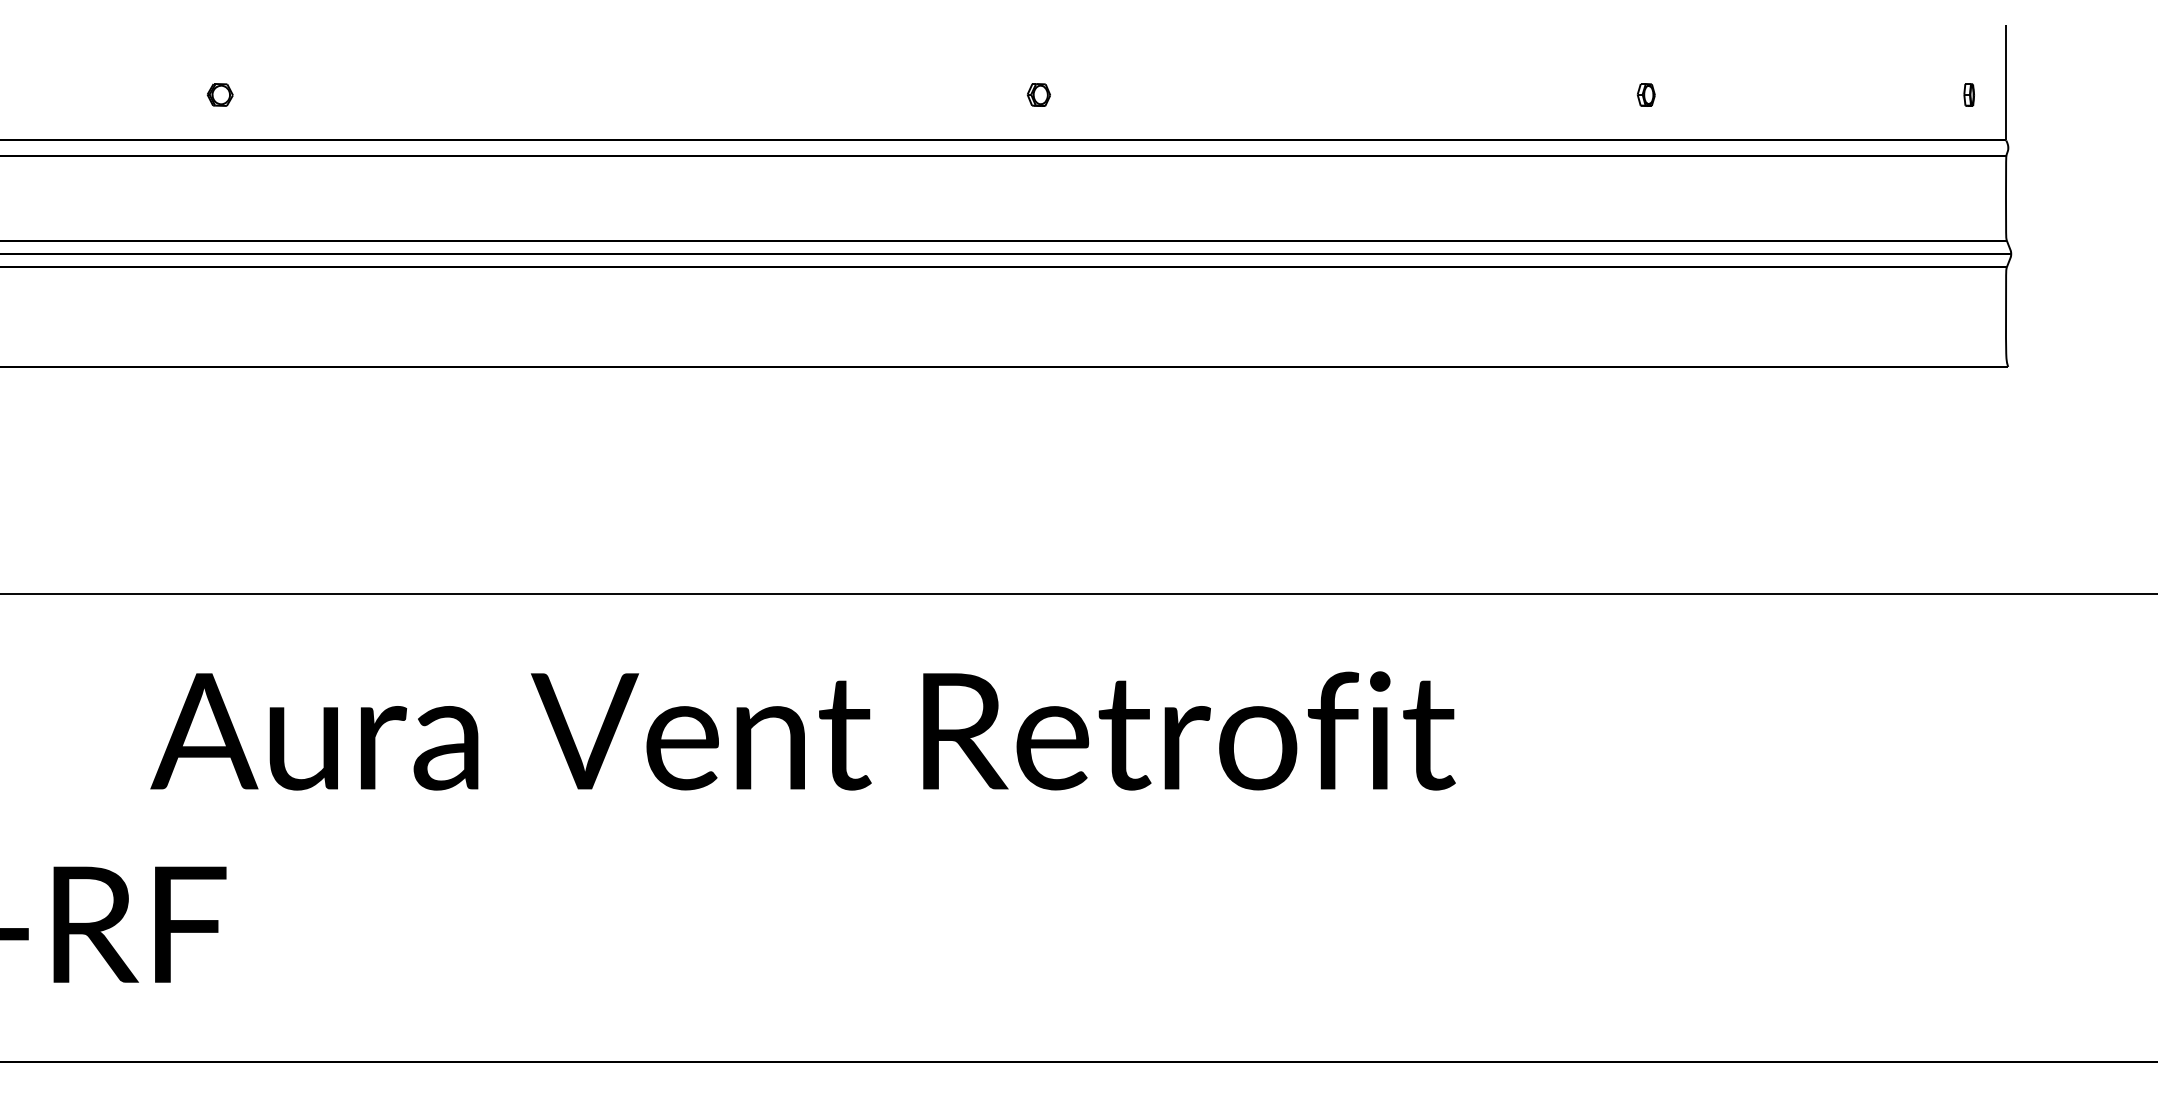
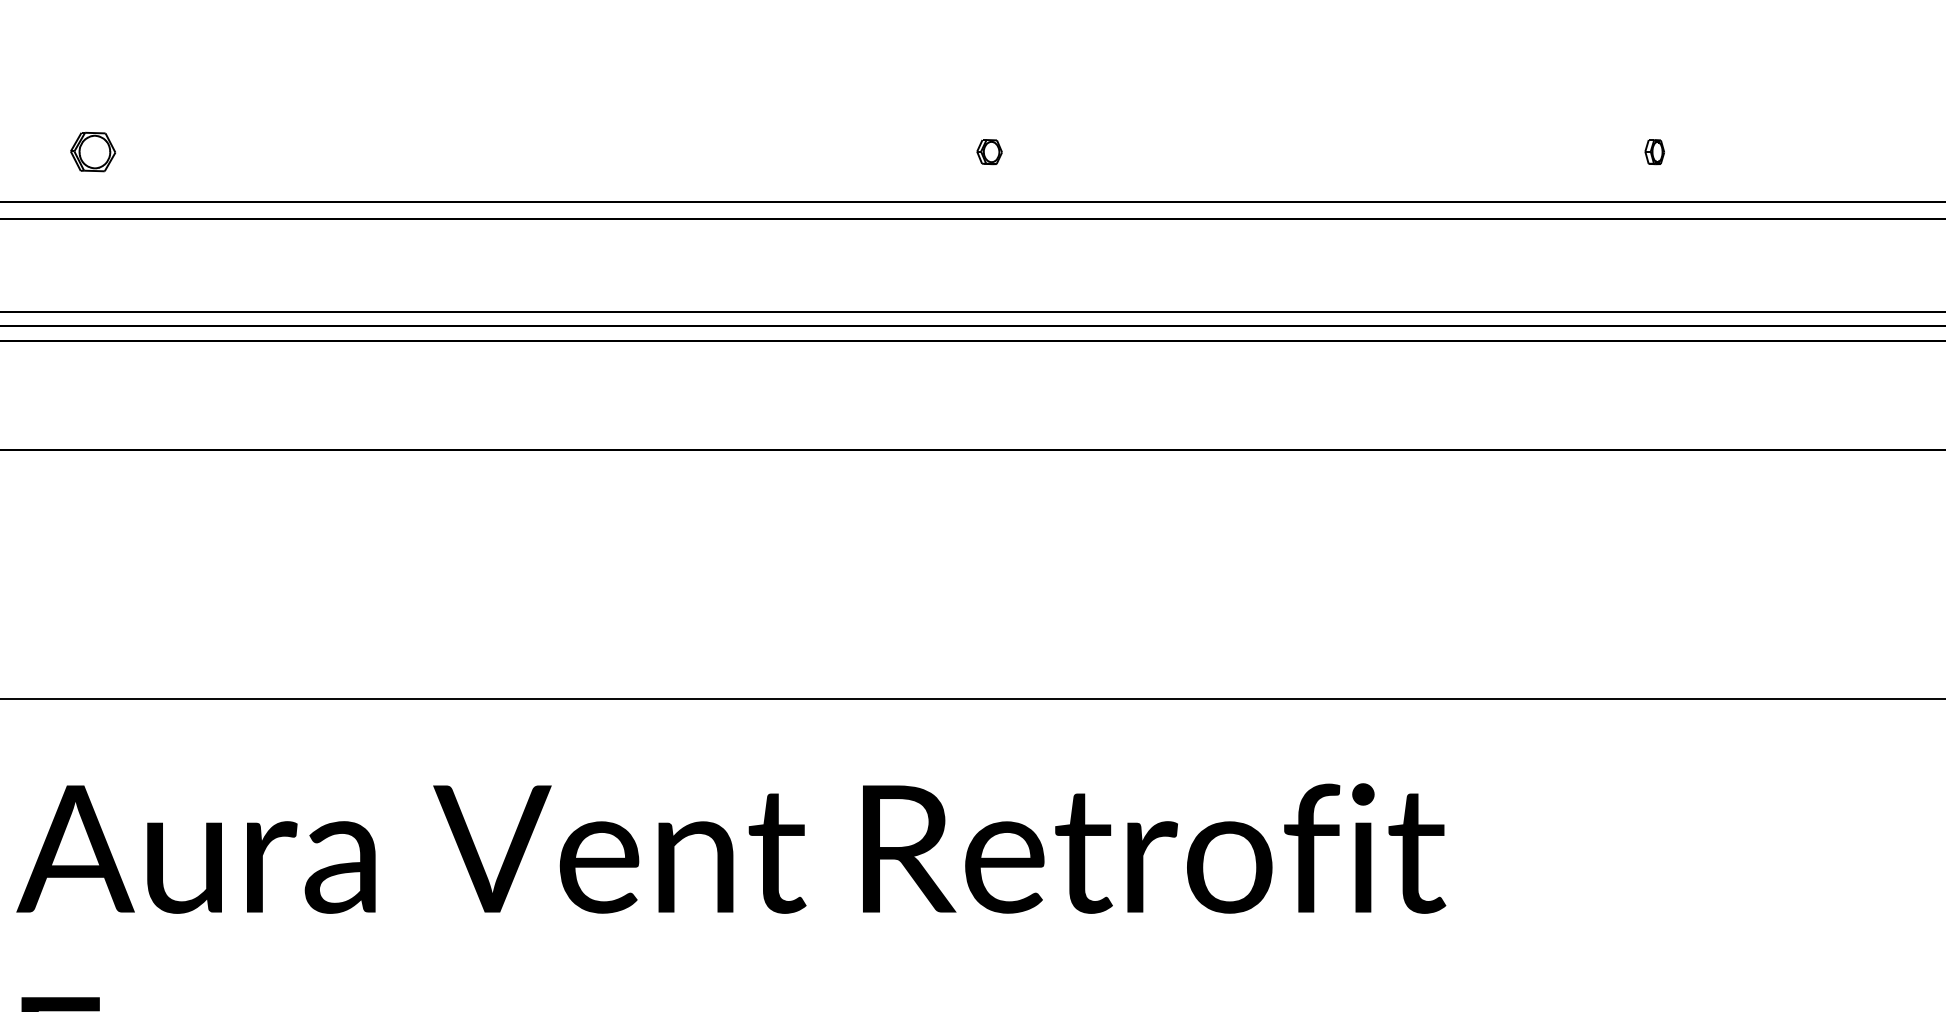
part: (219, 94) -> (92, 151), size x1.6

